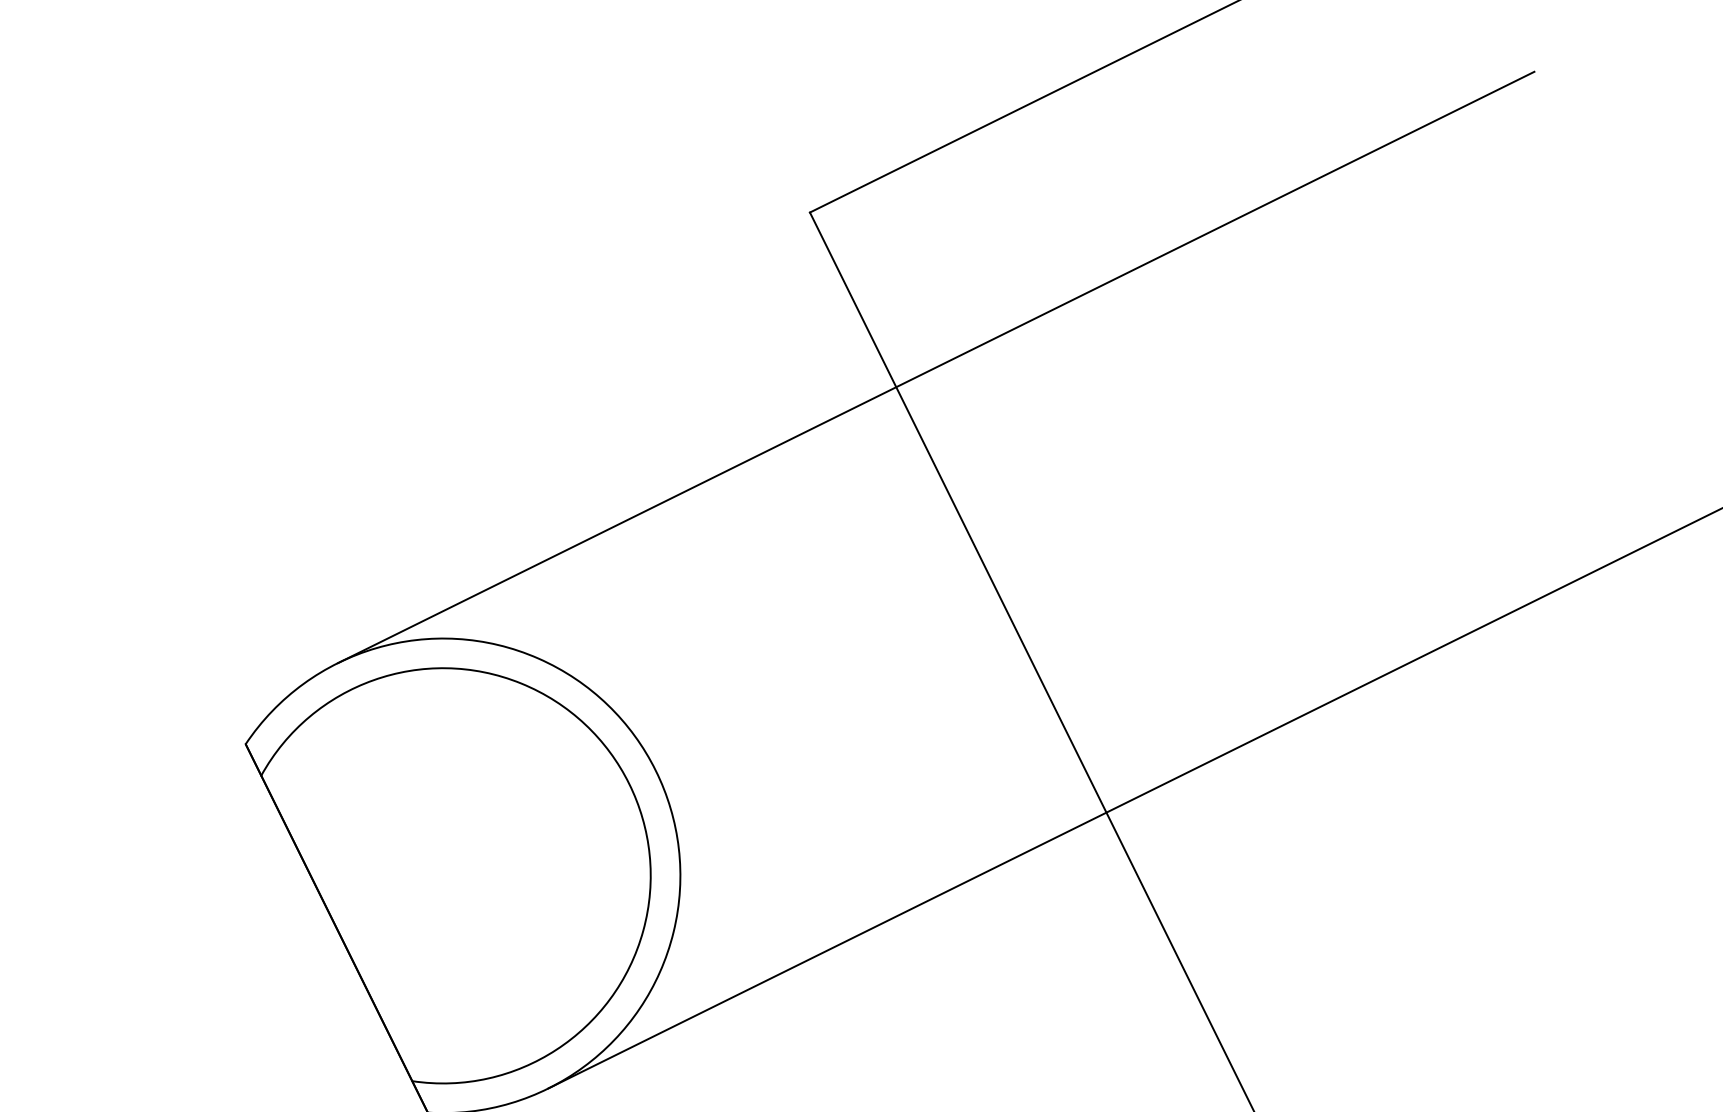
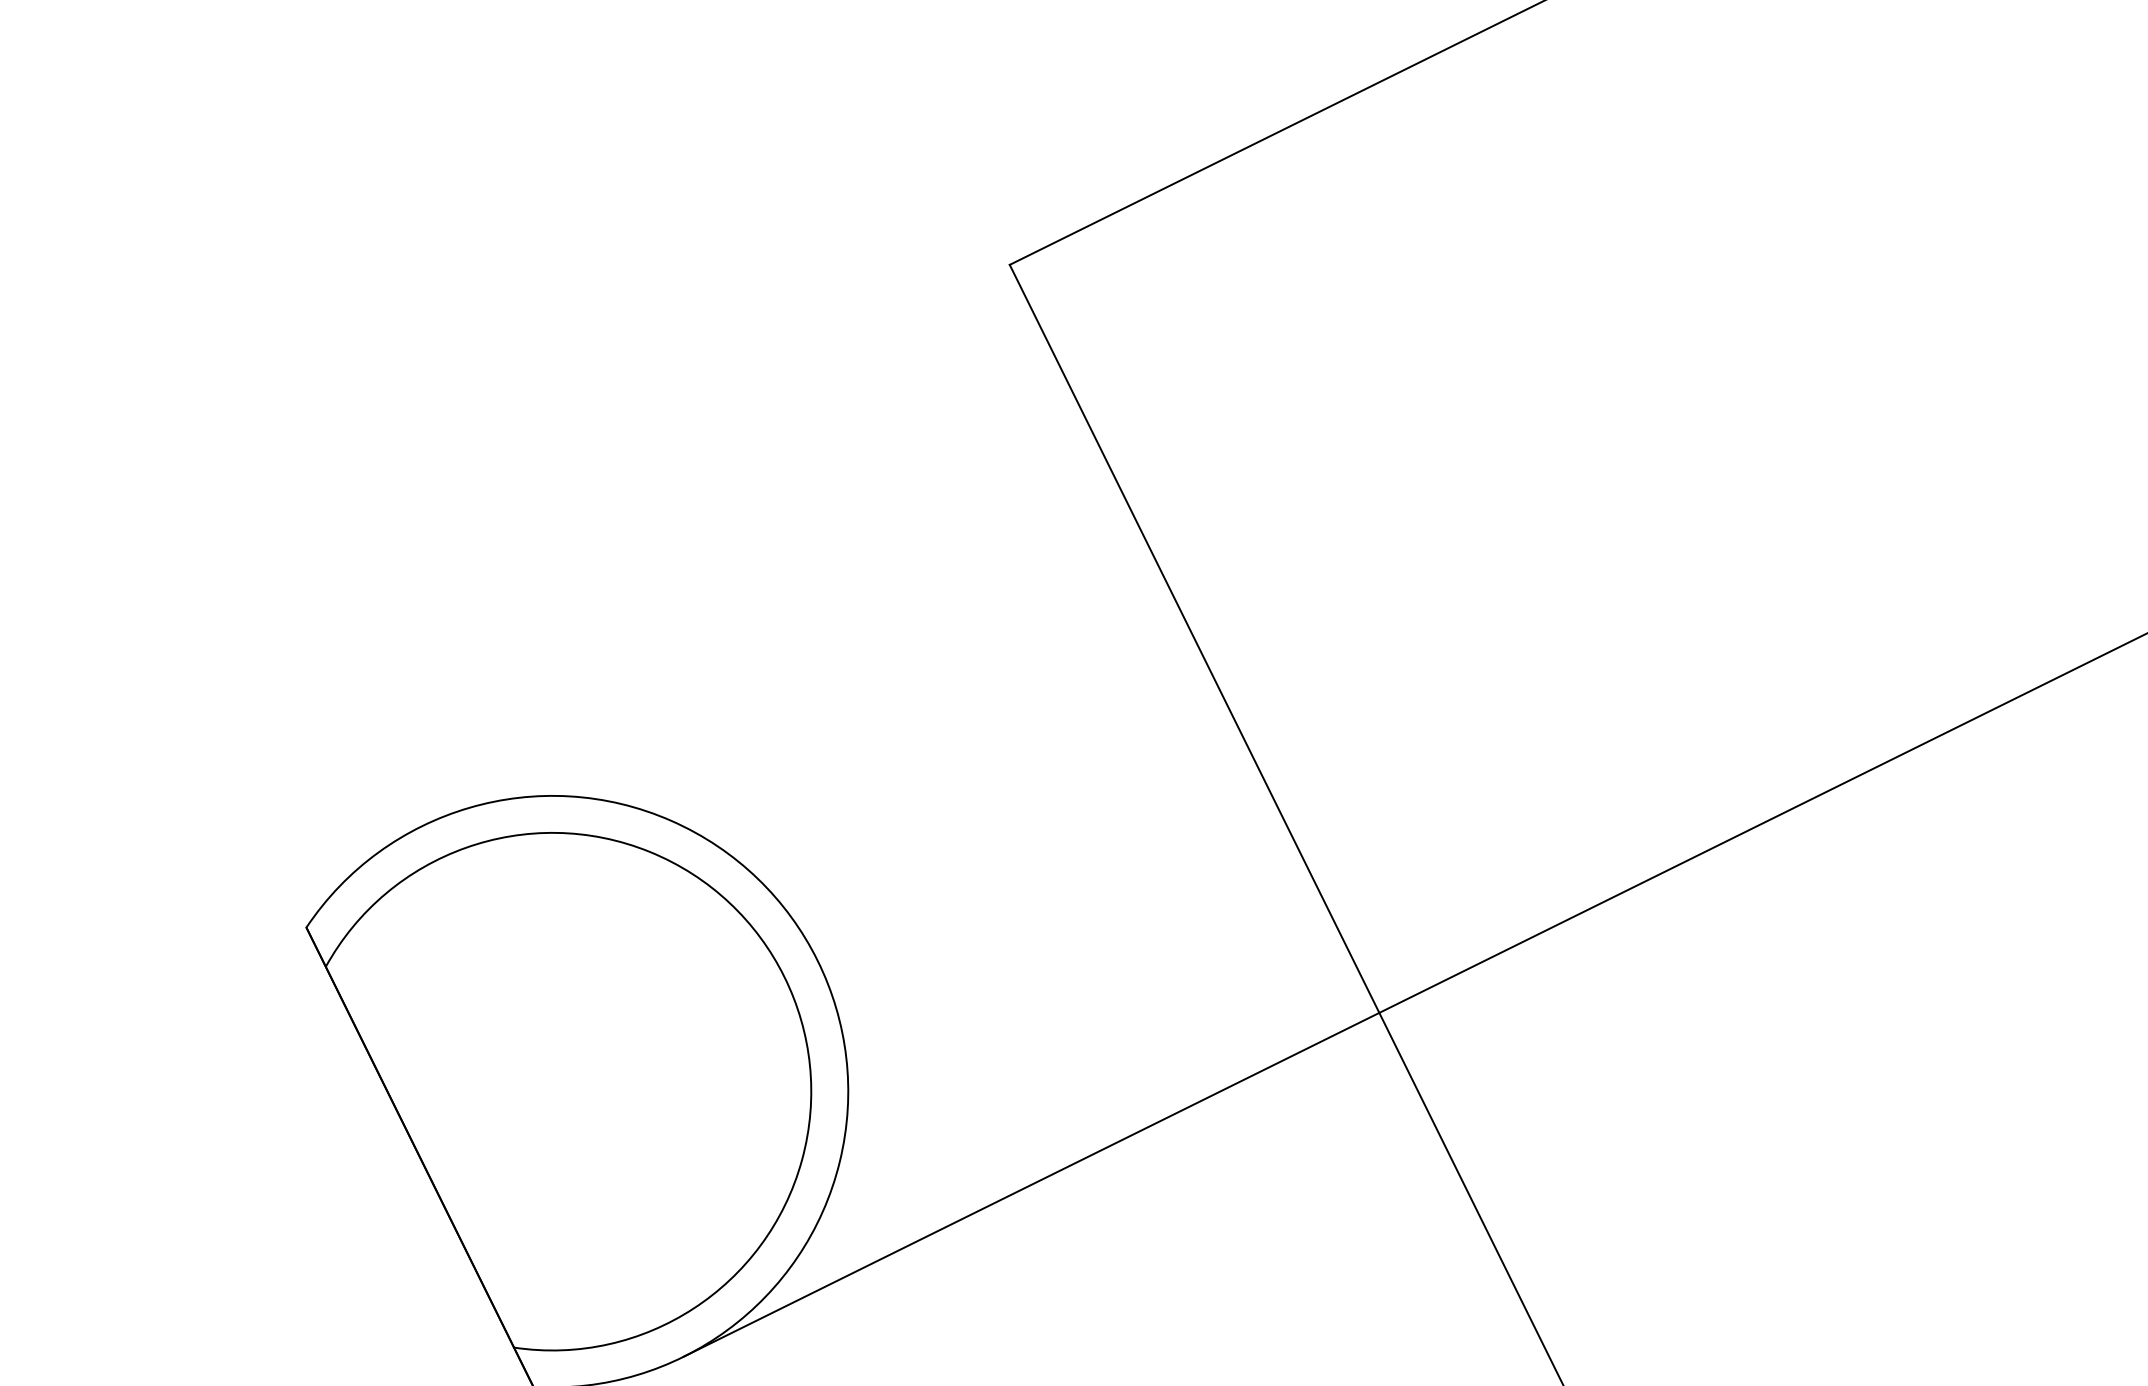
line: (936, 367) -> (1167, 458), removed

